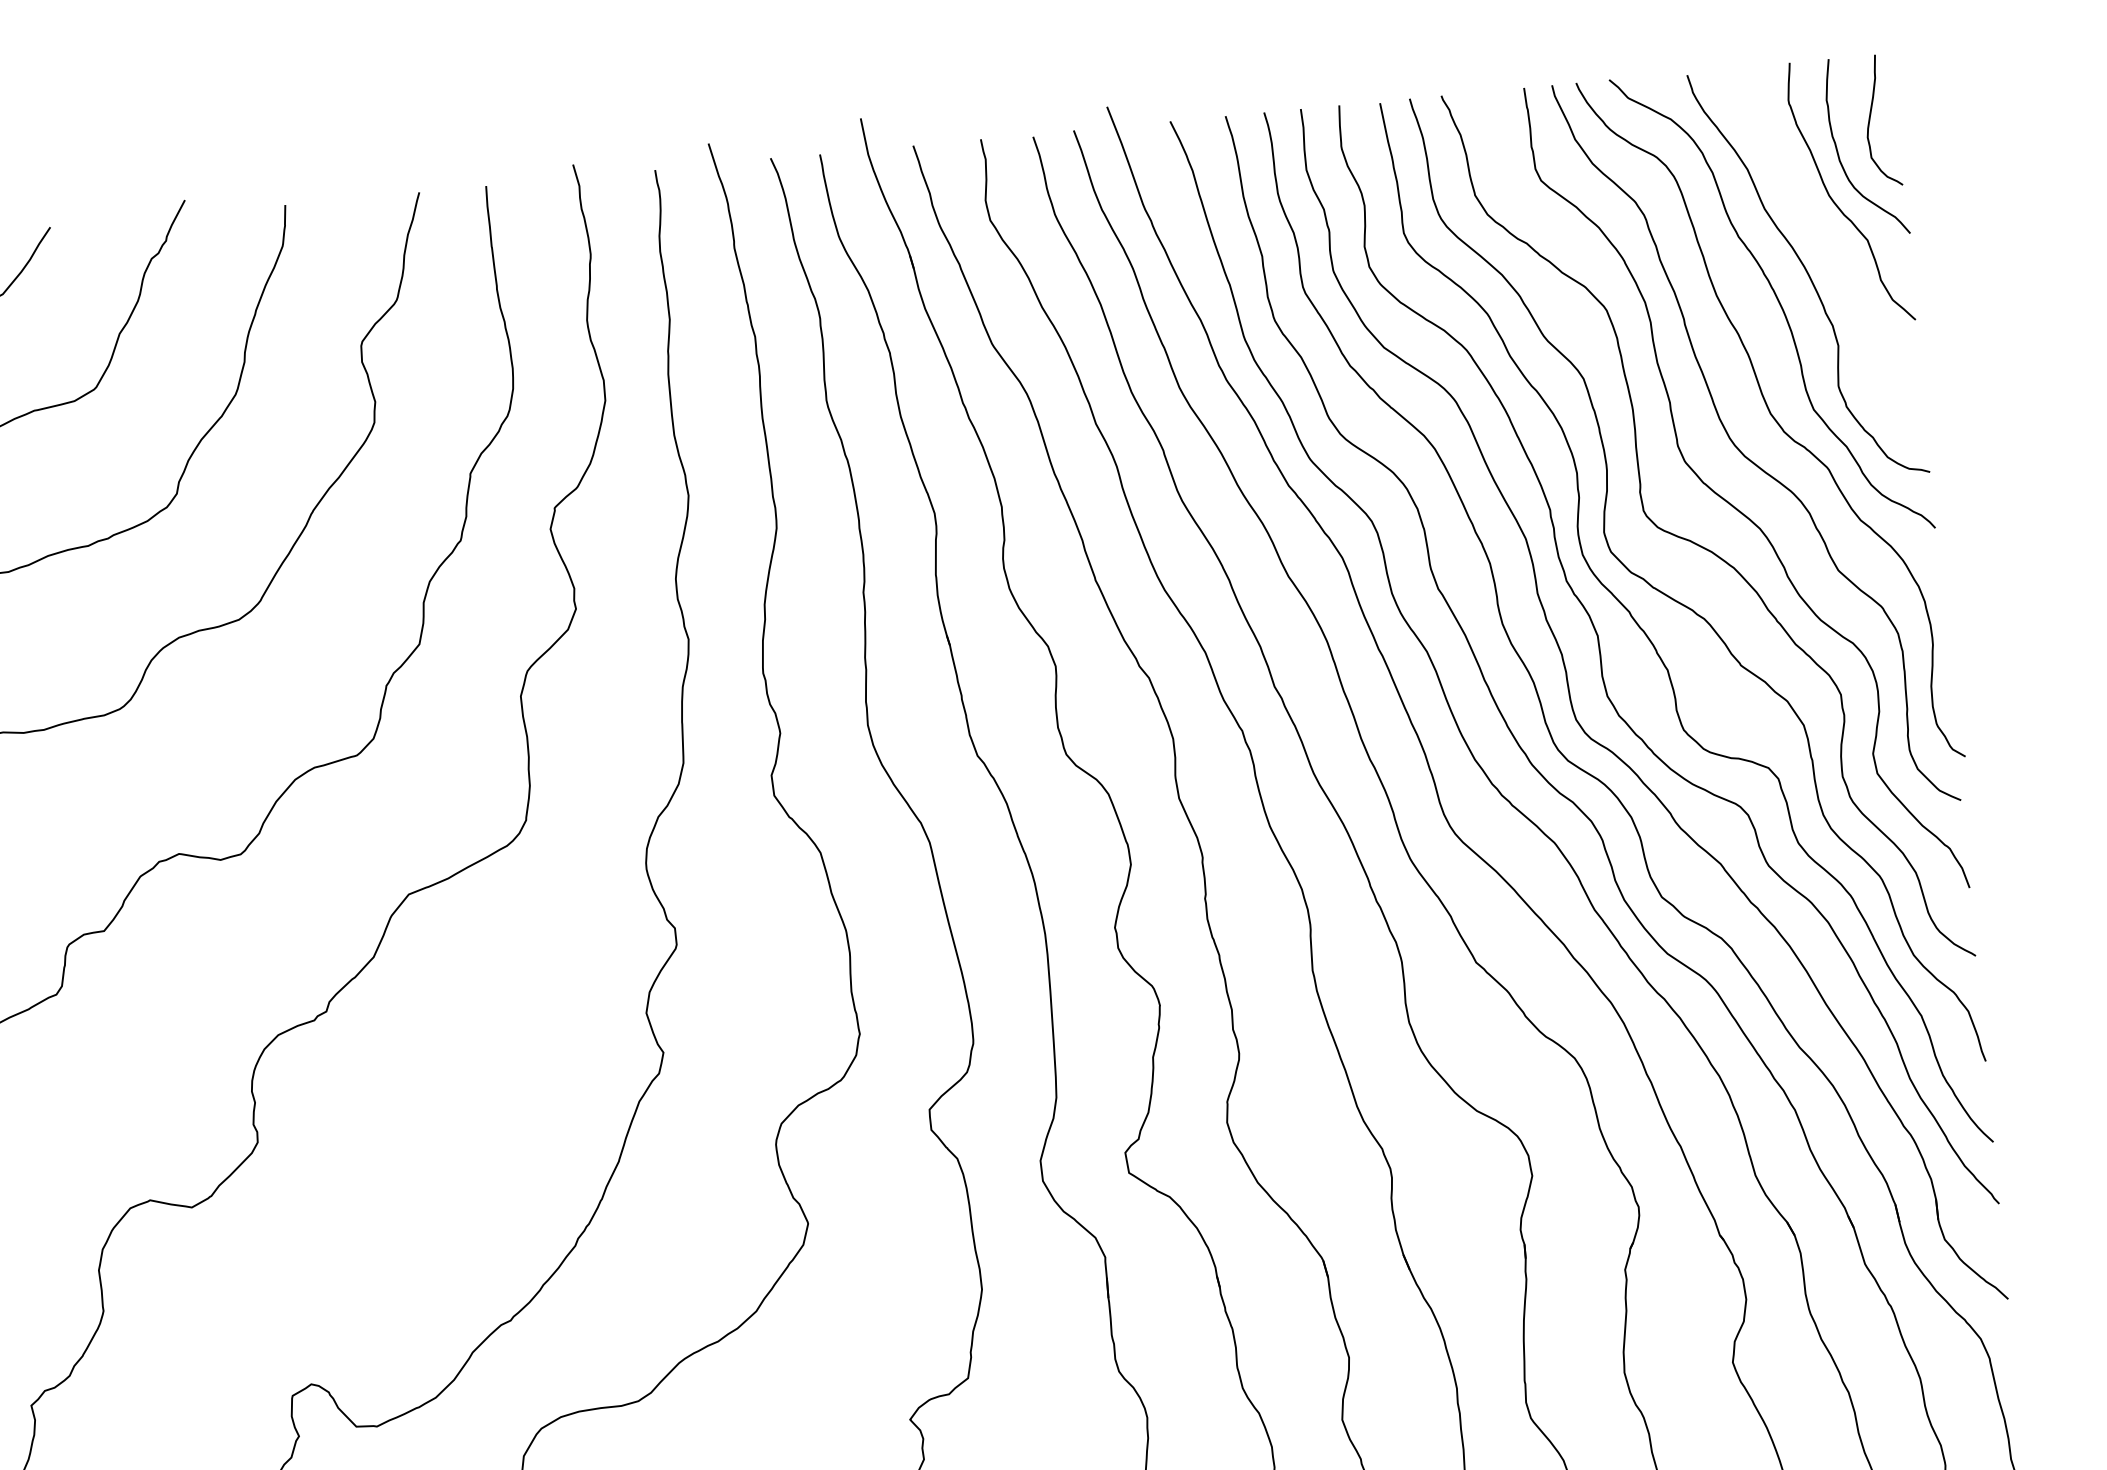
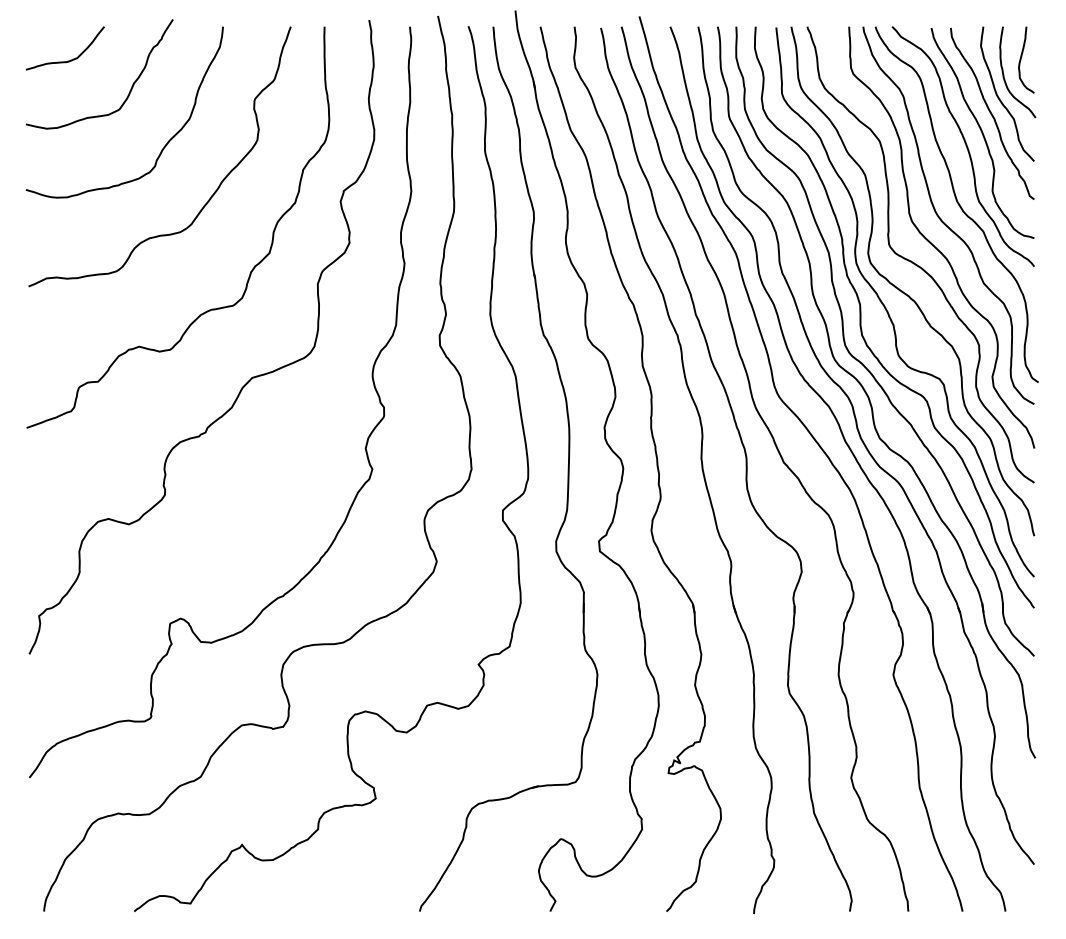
curve: (1823, 232) -> (992, 113), added

